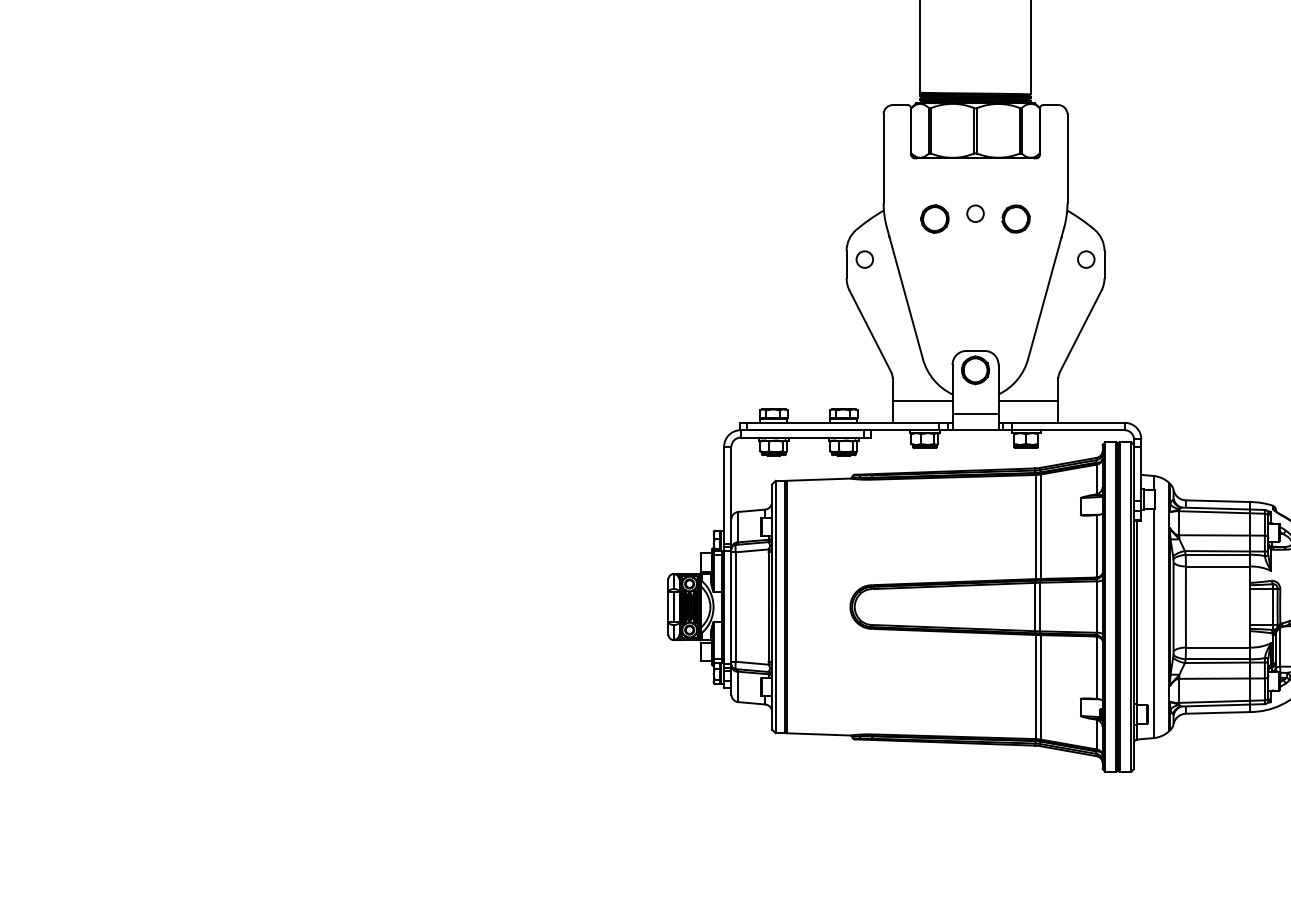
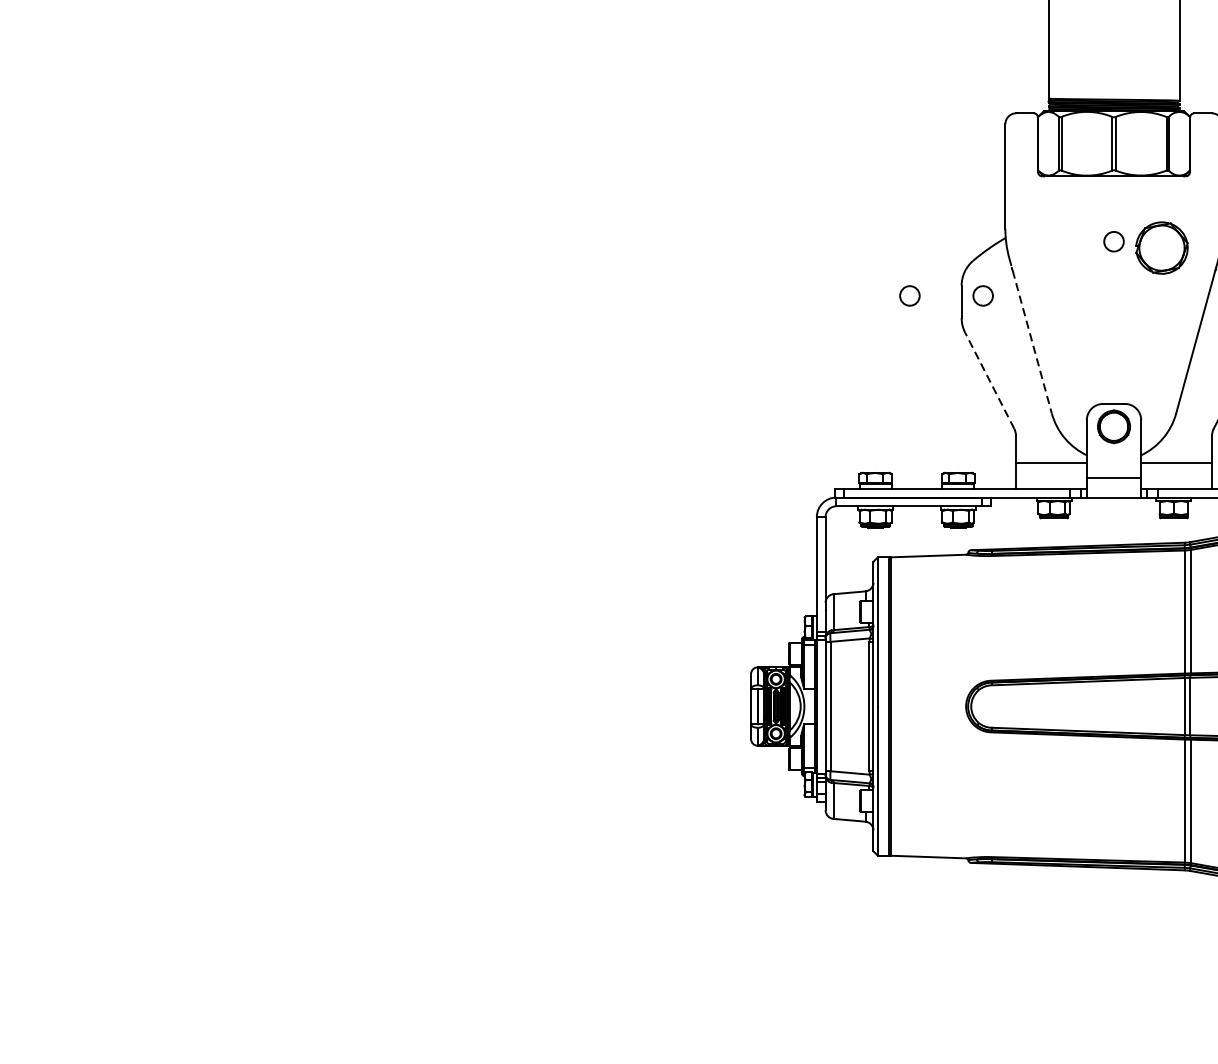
part: (934, 218) -> (1065, 247), removed
part: (1015, 218) -> (1161, 247), size x1.6
circle: (802, 259) -> (909, 295), added
line: (905, 293) -> (1031, 335), solid -> dashed
line: (870, 331) -> (989, 380), solid -> dashed

